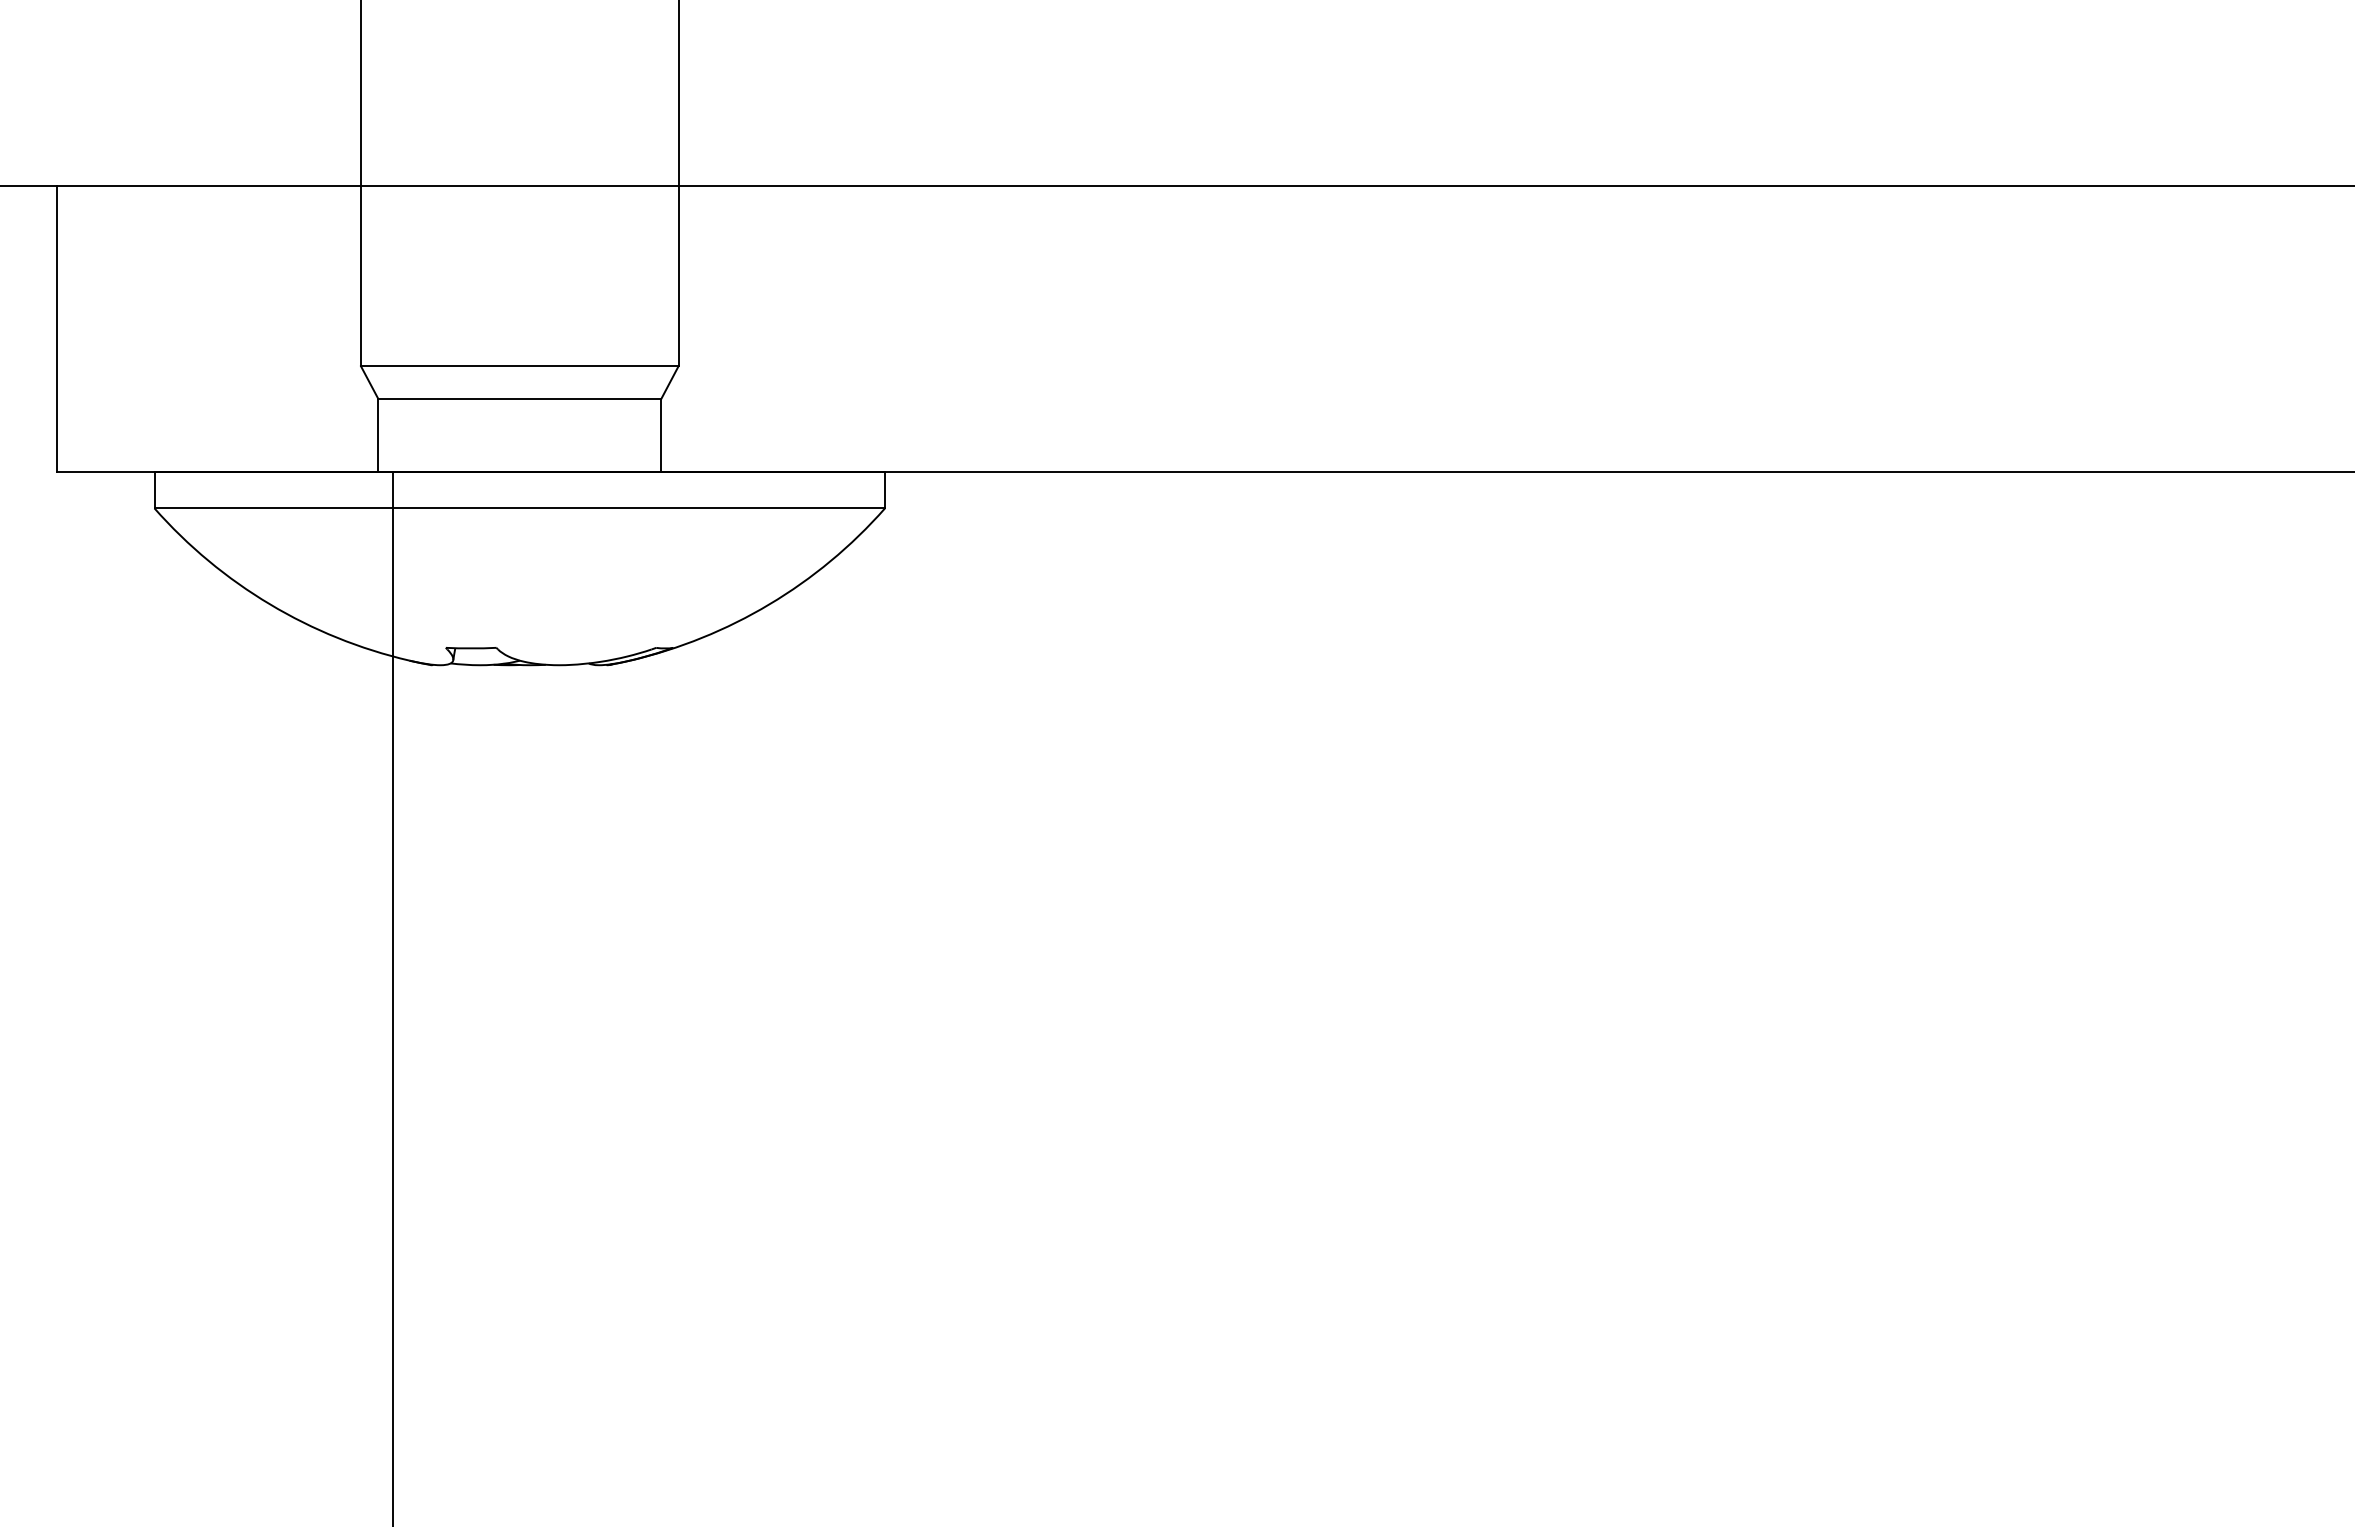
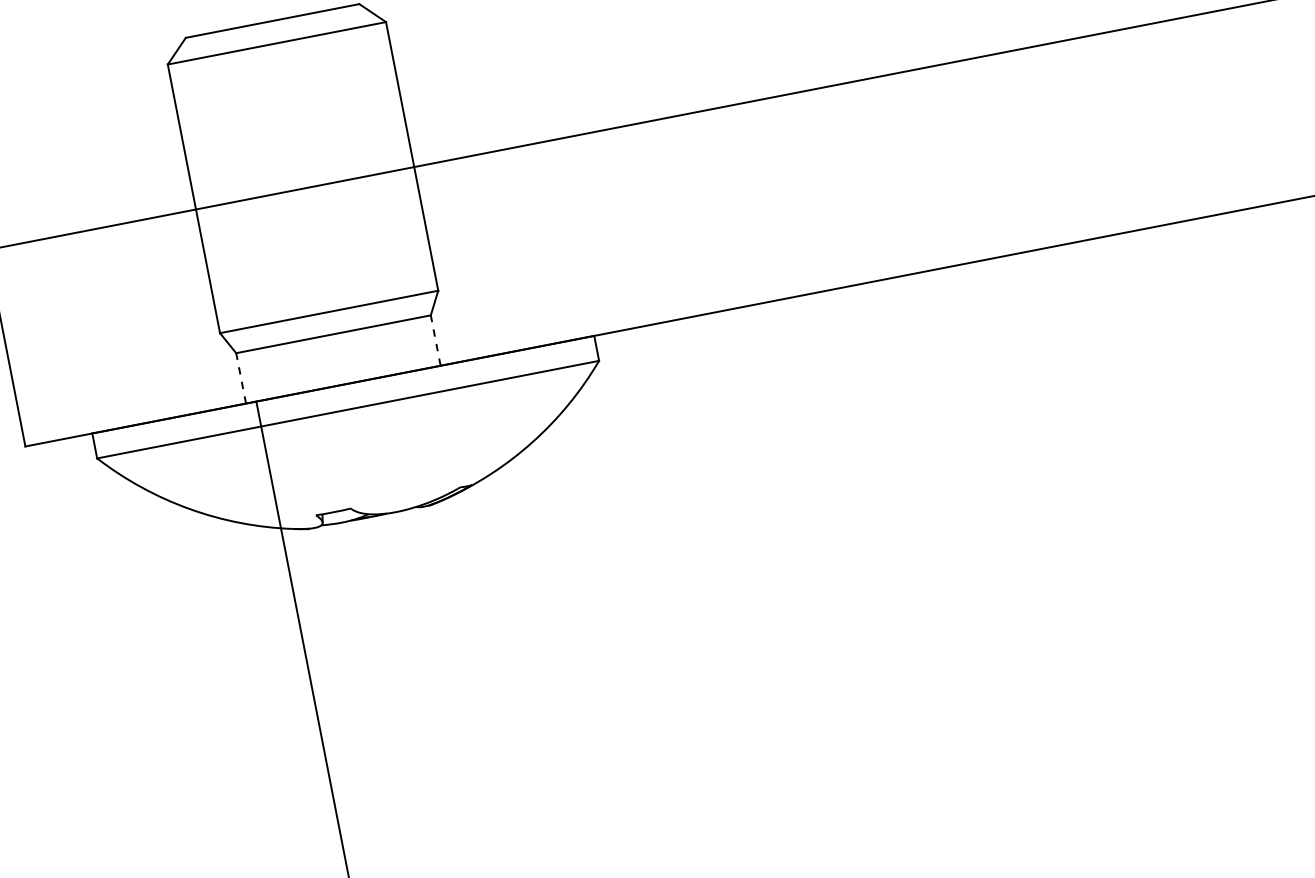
line: (378, 435) -> (241, 378), solid -> dashed
line: (661, 435) -> (435, 340), solid -> dashed

